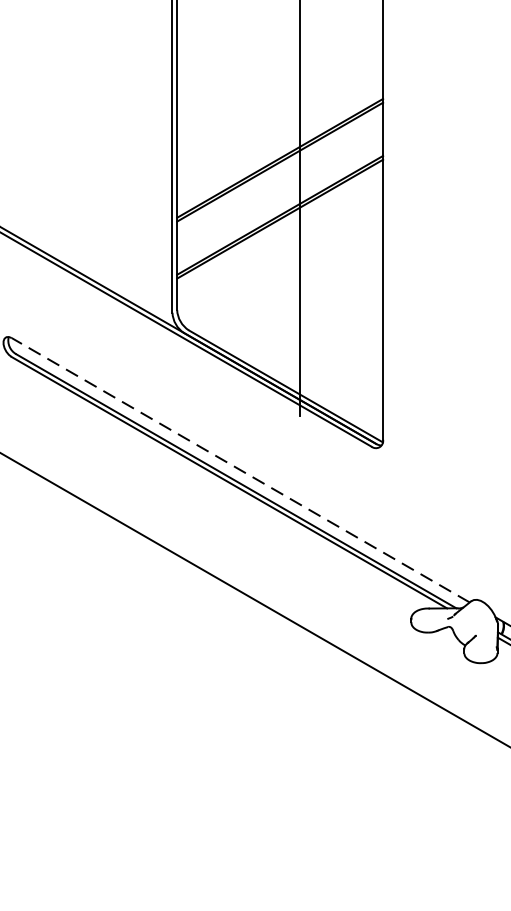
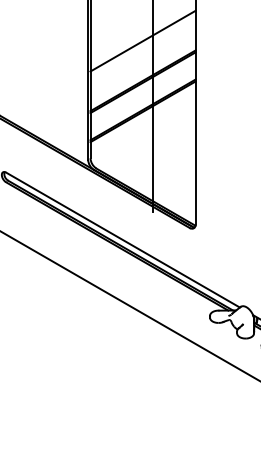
line: (279, 79) -> (142, 40), added
line: (239, 469) -> (122, 239), dashed -> solid

